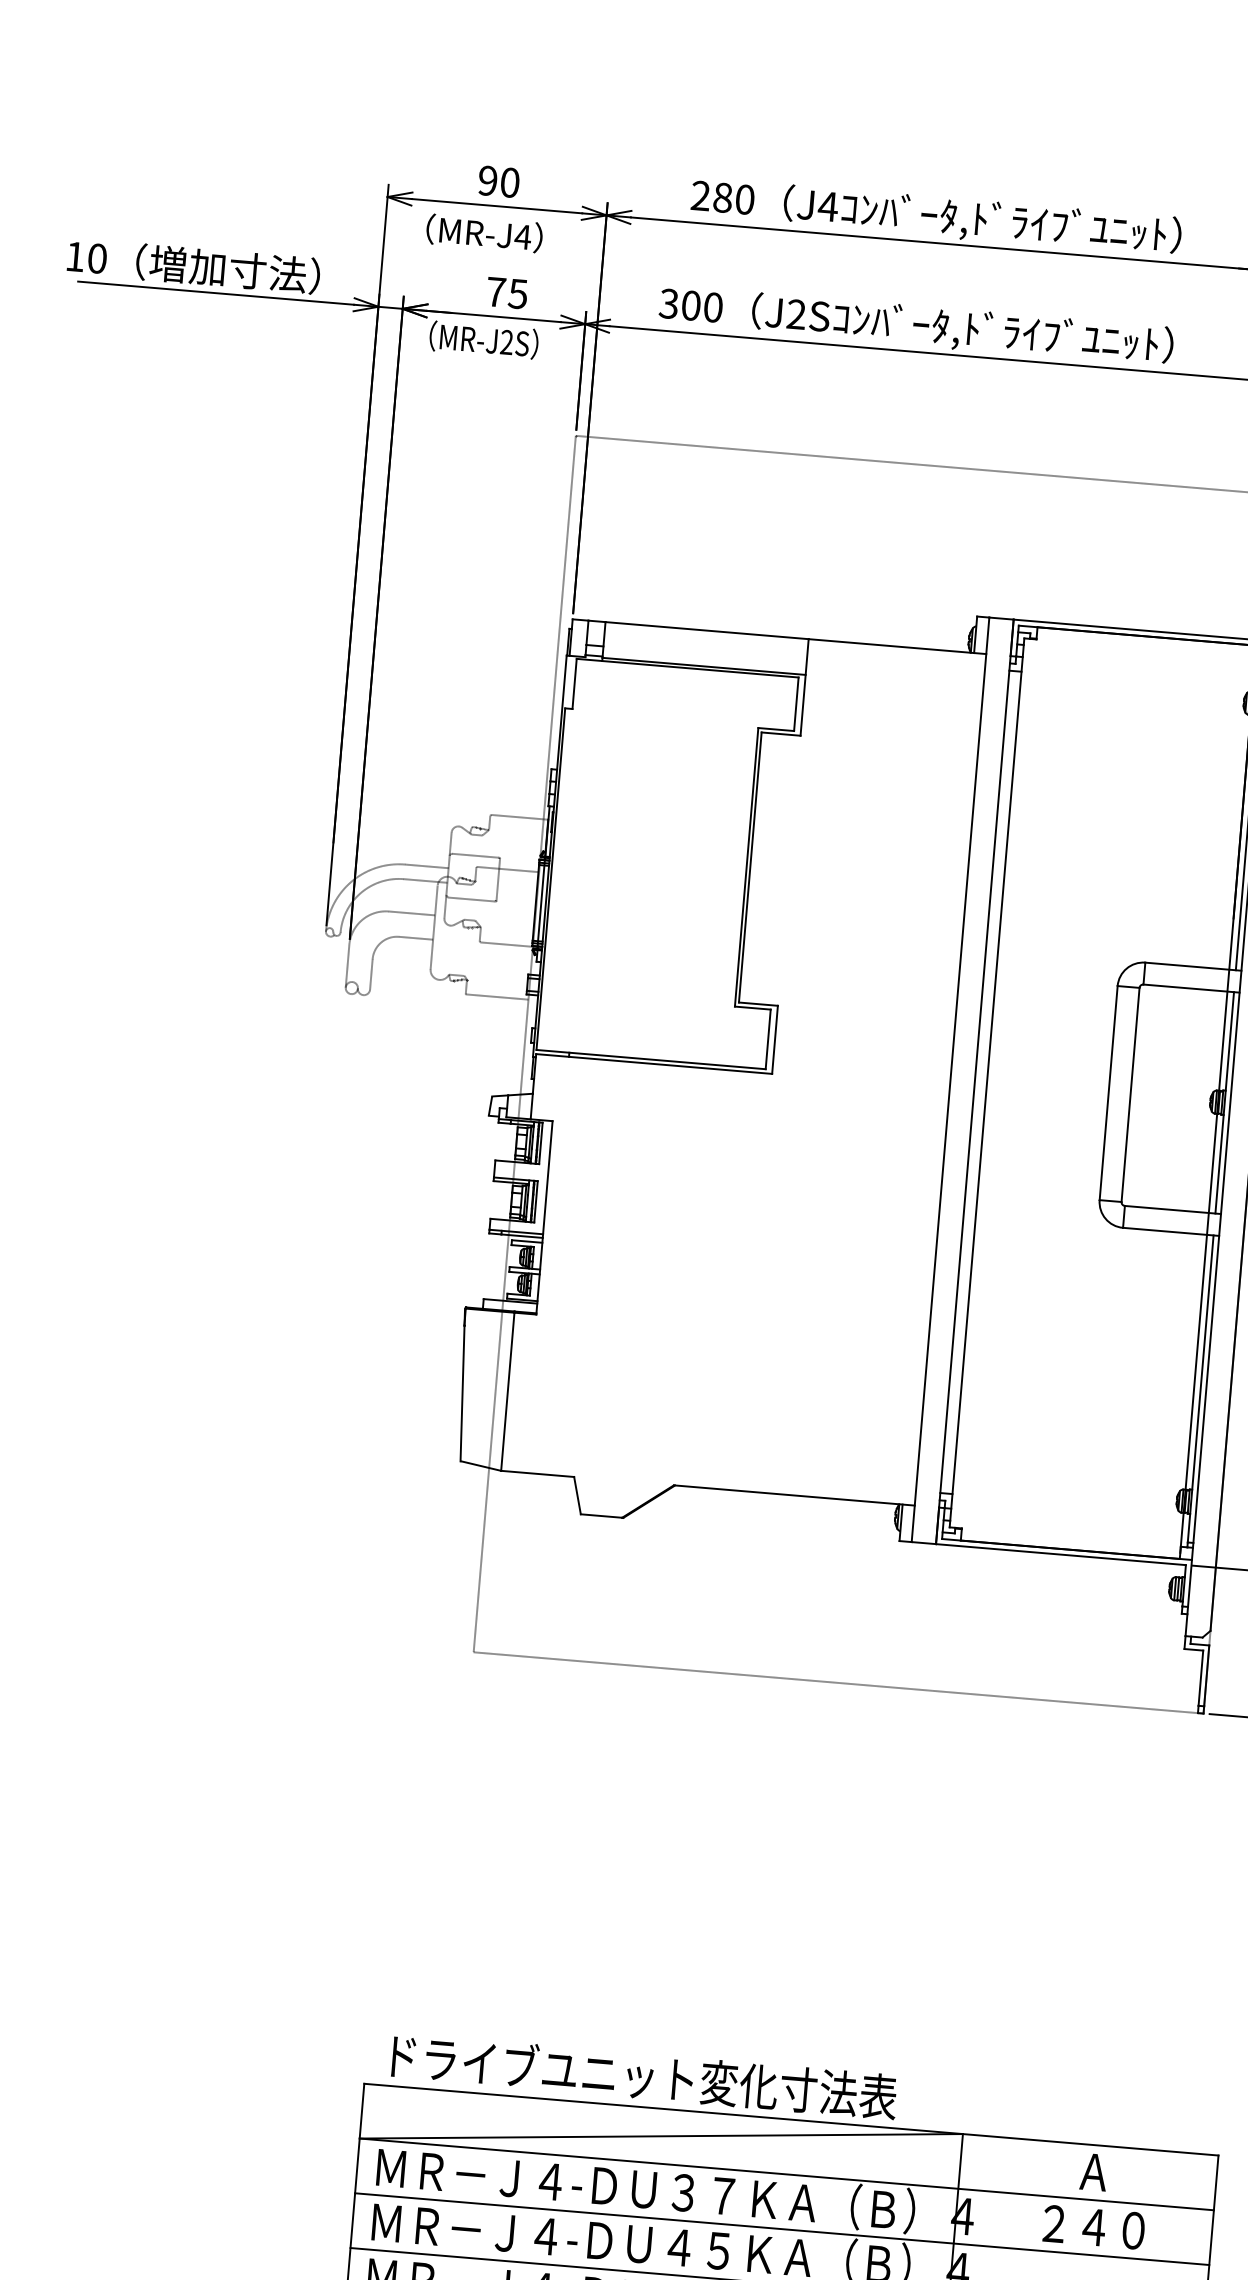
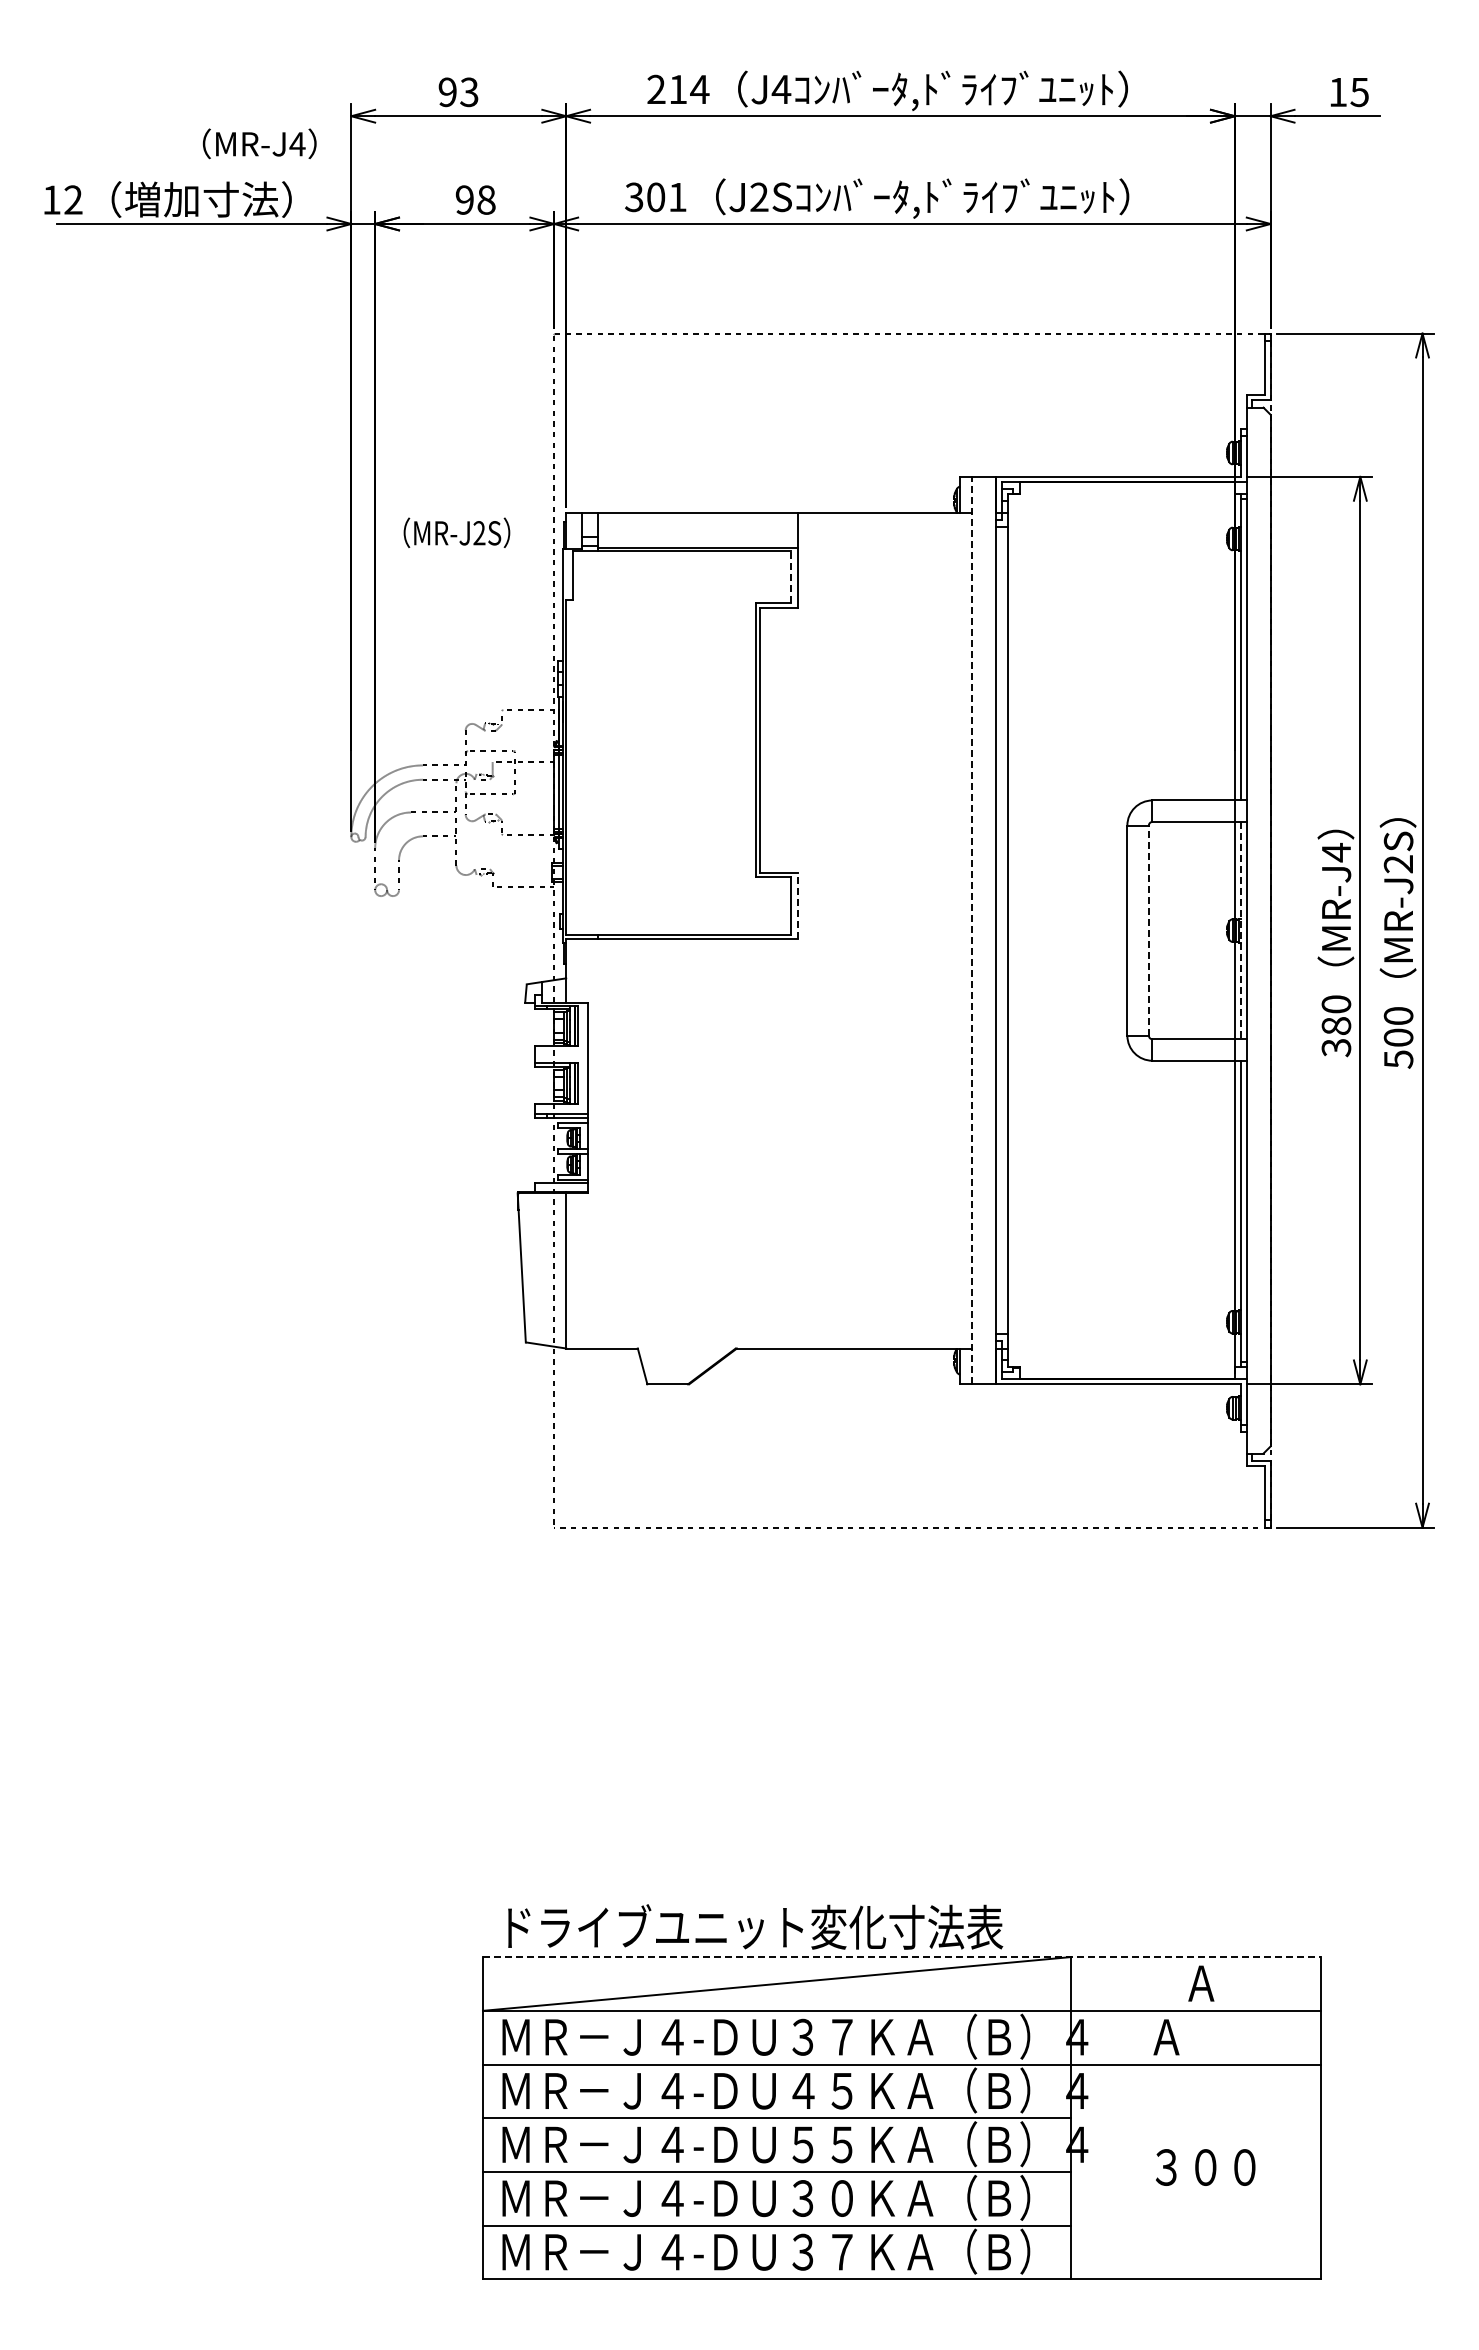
text: (510, 182) -> (469, 92), 90 -> 93
text: (734, 198) -> (689, 89), 280 -> 214
text: (484, 233) -> (259, 143), moved
text: (97, 258) -> (73, 199), 10 -> 12
text: (507, 292) -> (475, 199), 75 -> 98
text: (713, 307) -> (677, 197), 300 -> 301
text: (483, 339) -> (456, 532), moved
line: (796, 703) -> (791, 576), solid -> dashed
line: (774, 1039) -> (797, 905), solid -> dashed
line: (950, 1079) -> (972, 930), solid -> dashed
line: (1130, 1094) -> (1148, 930), solid -> dashed
line: (1224, 1102) -> (1241, 930), solid -> dashed
line: (791, 2120) -> (902, 1957), solid -> dashed
text: (1092, 2226) -> (1204, 2036), ２４０ -> Ａ

